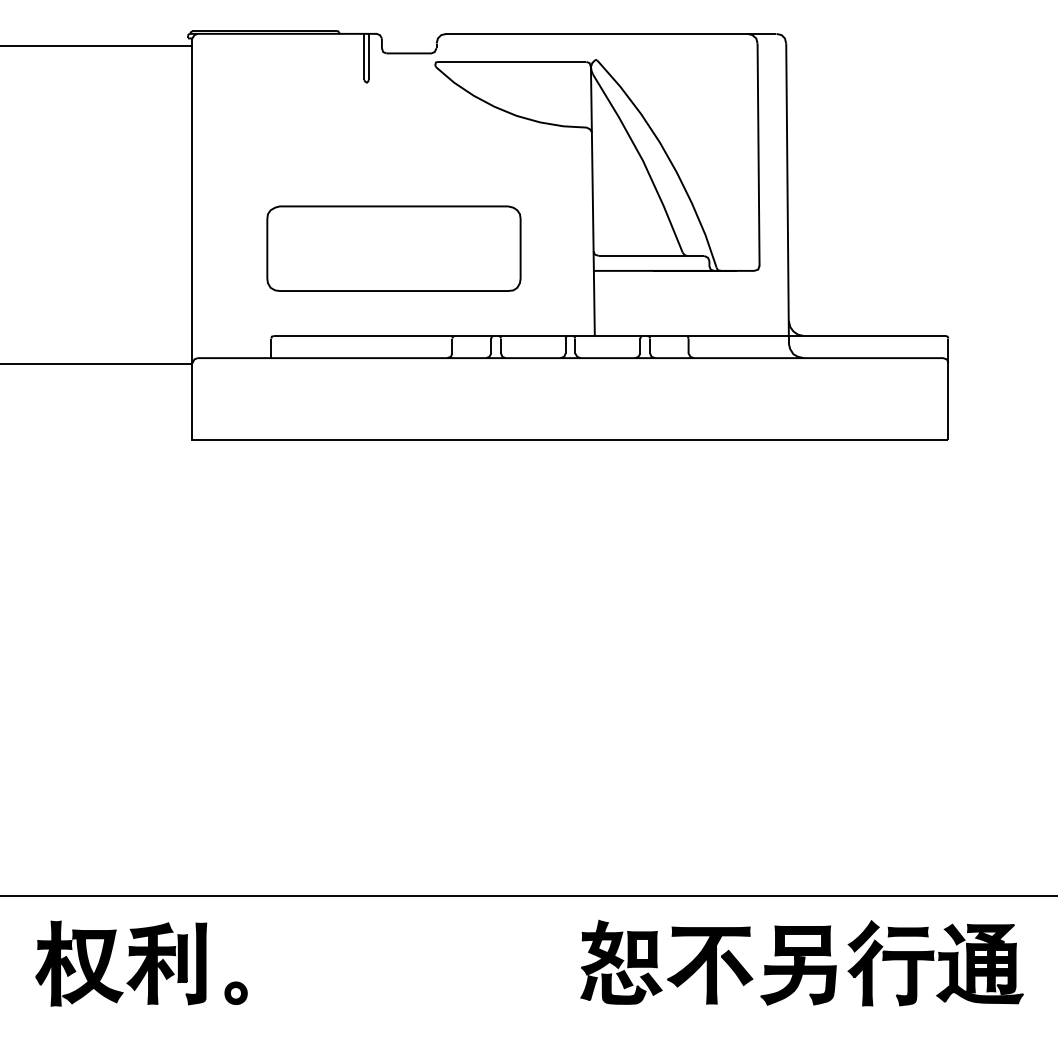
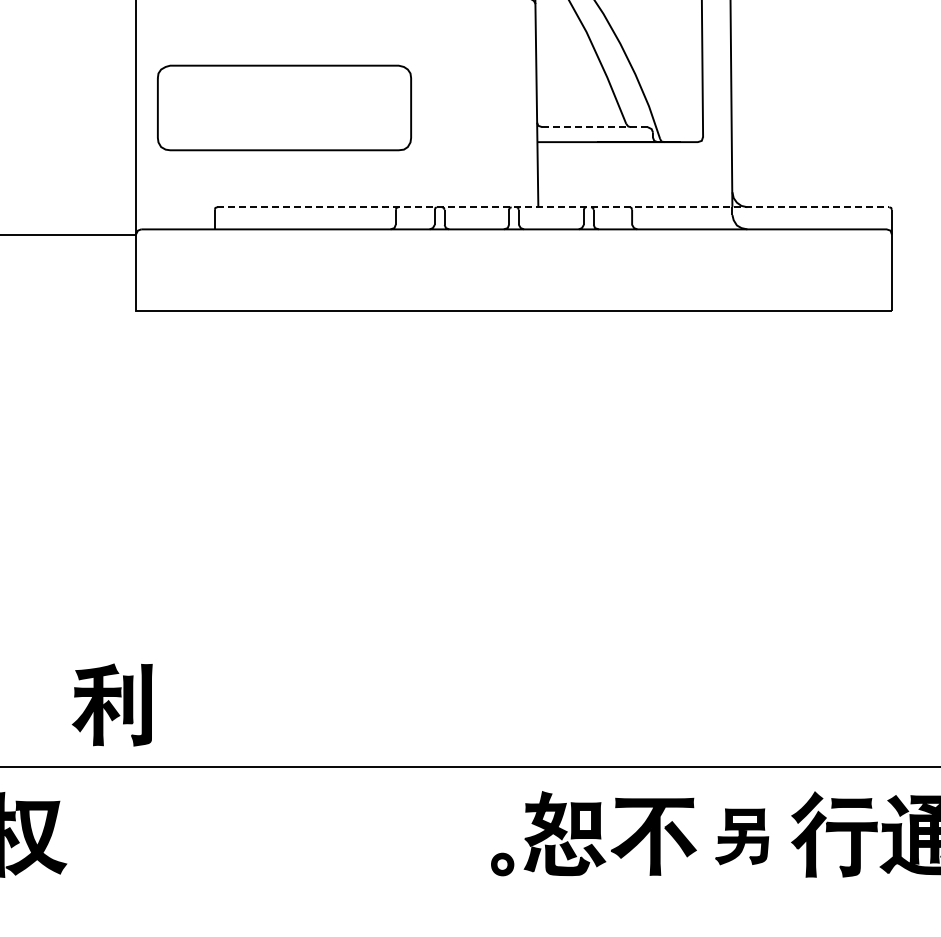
part: (393, 248) -> (284, 107), moved
line: (651, 255) -> (595, 126), solid -> dashed
line: (609, 336) -> (553, 207), solid -> dashed
part: (166, 963) -> (112, 704), moved
part: (798, 965) -> (742, 836), size x0.7
part: (235, 992) -> (502, 863), moved

